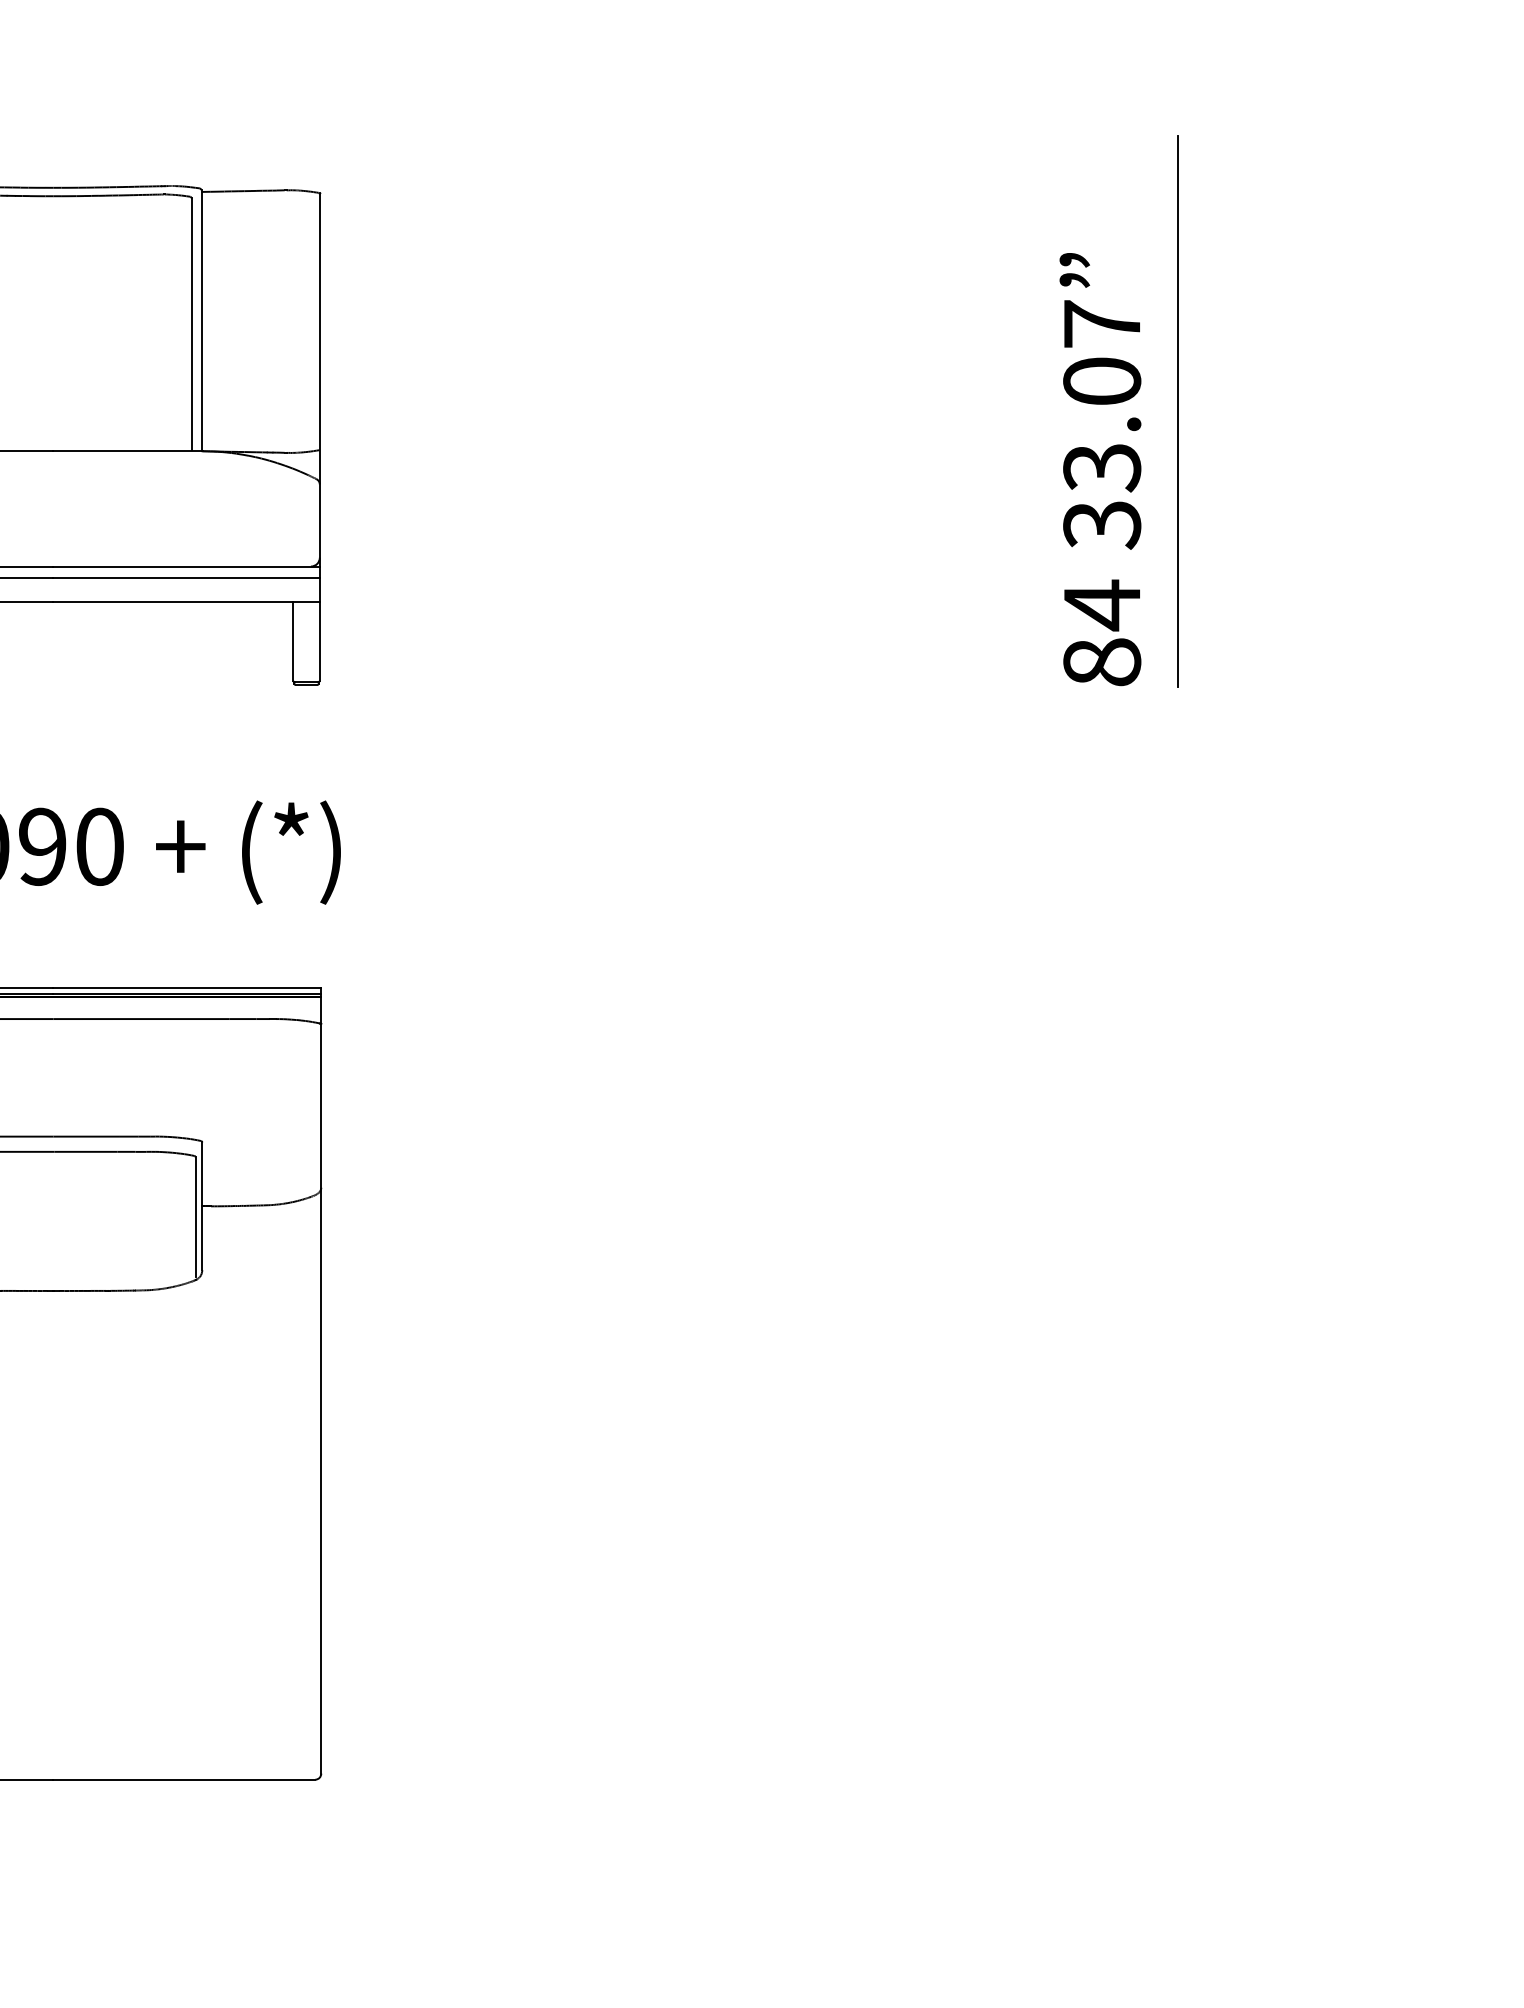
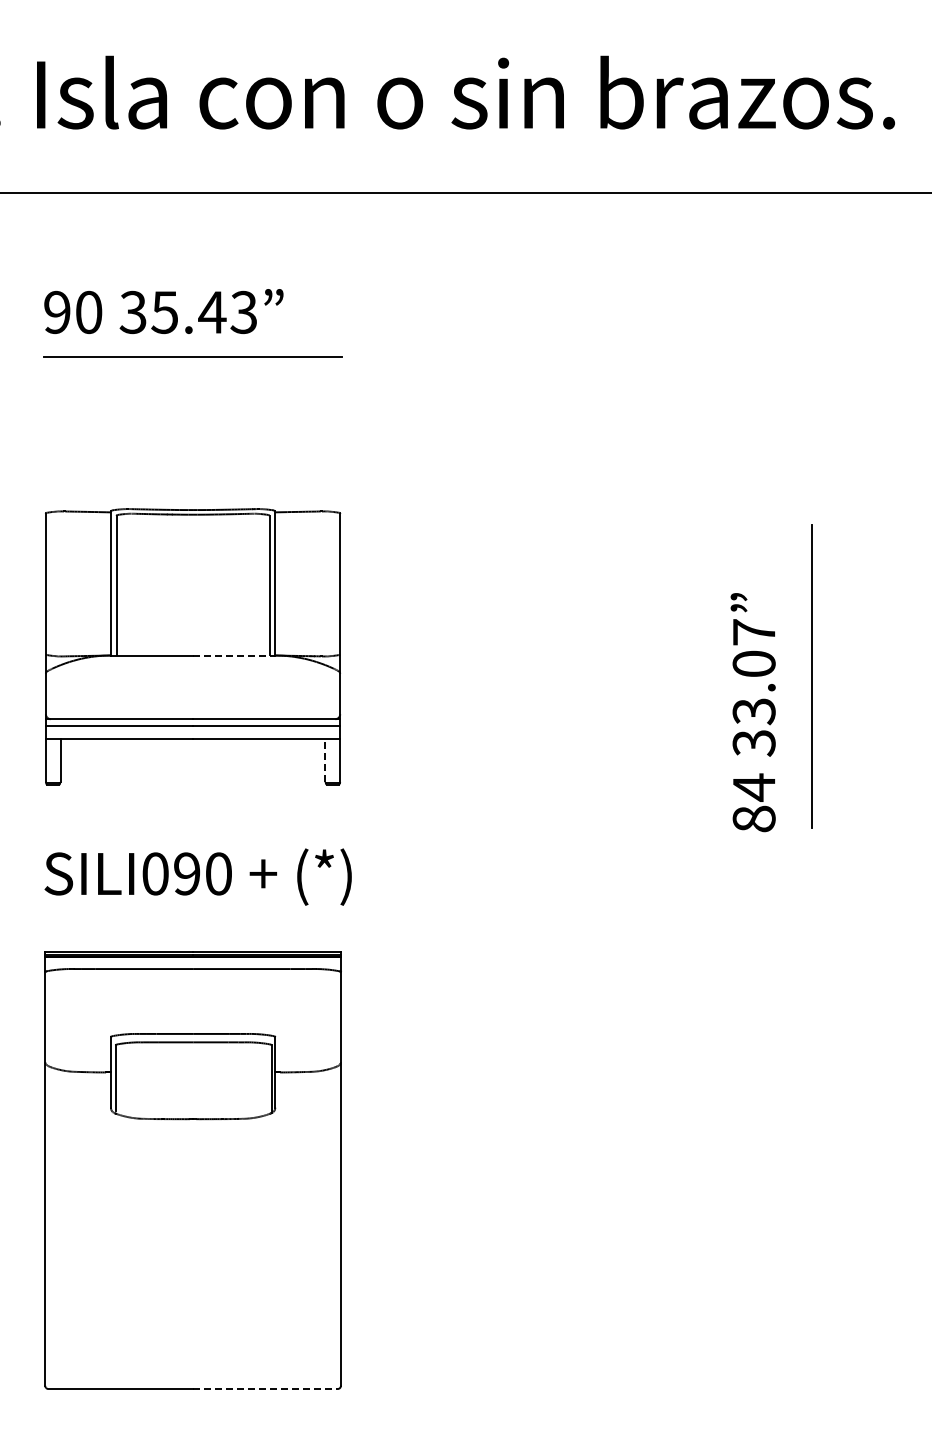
line: (1177, 411) -> (811, 676), moved
line: (126, 451) -> (233, 655), solid -> dashed
text: (1099, 469) -> (752, 712), moved
line: (293, 641) -> (325, 760), solid -> dashed
line: (184, 1780) -> (265, 1389), solid -> dashed

